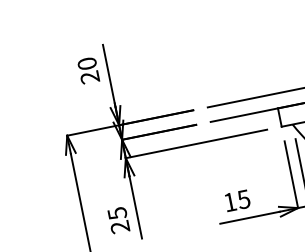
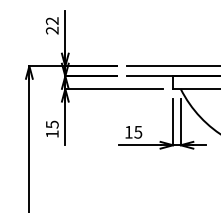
text: (87, 62) -> (52, 20), 20 -> 22
text: (119, 227) -> (51, 134), 25 -> 15

